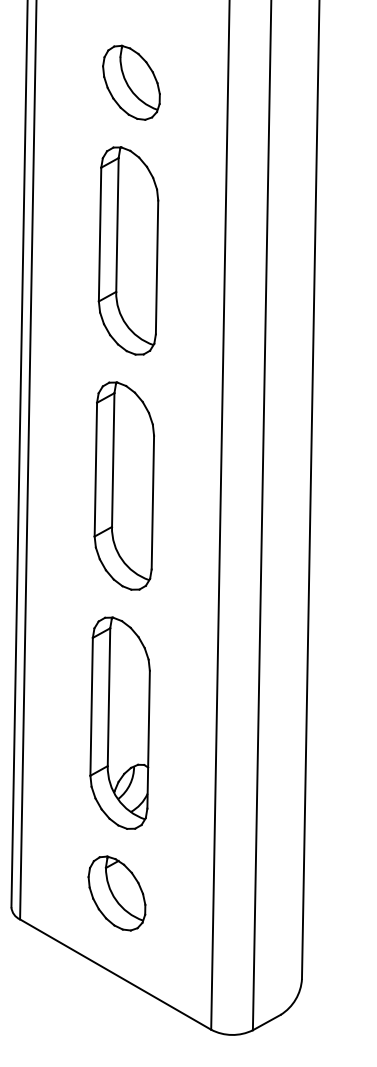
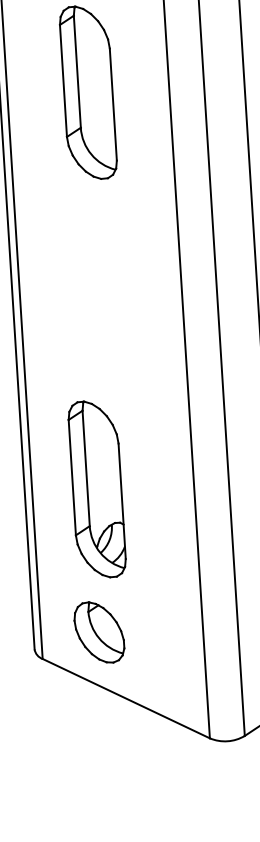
part: (123, 485) -> (99, 289), removed
part: (119, 722) -> (96, 488), moved
part: (116, 893) -> (98, 632), moved

